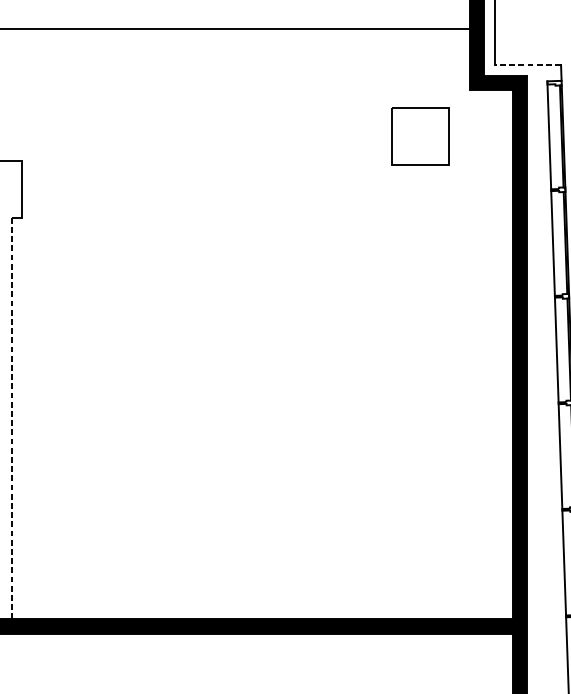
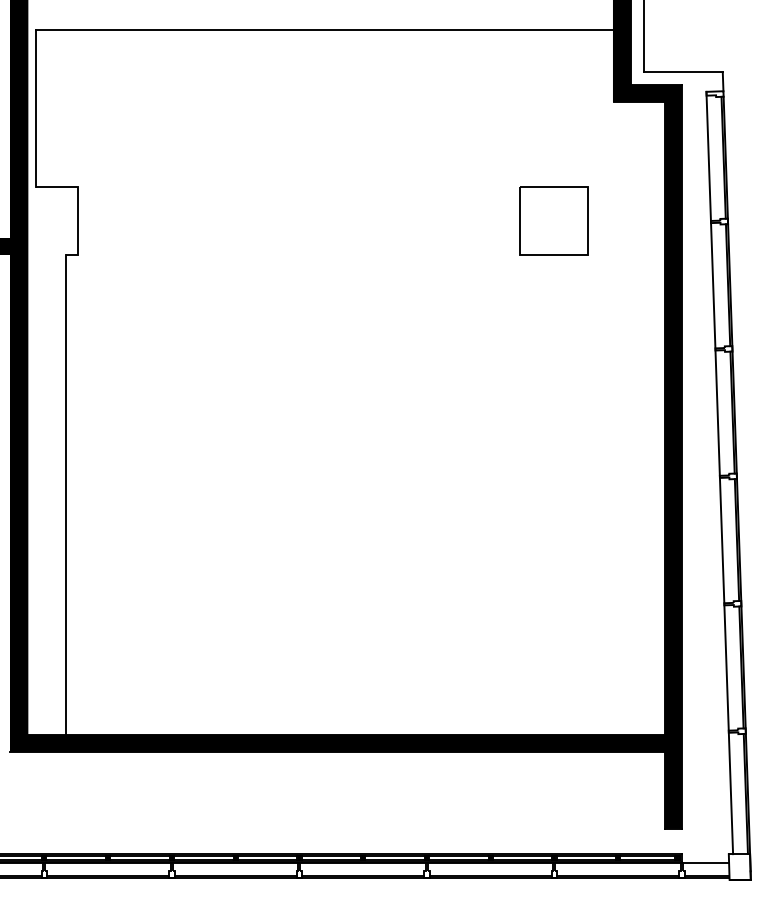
line: (528, 65) -> (683, 72), dashed -> solid
part: (419, 136) -> (553, 220), moved
line: (11, 418) -> (65, 495), dashed -> solid

